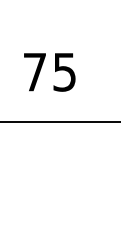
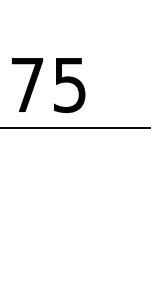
text: (49, 72) -> (48, 85), moved

